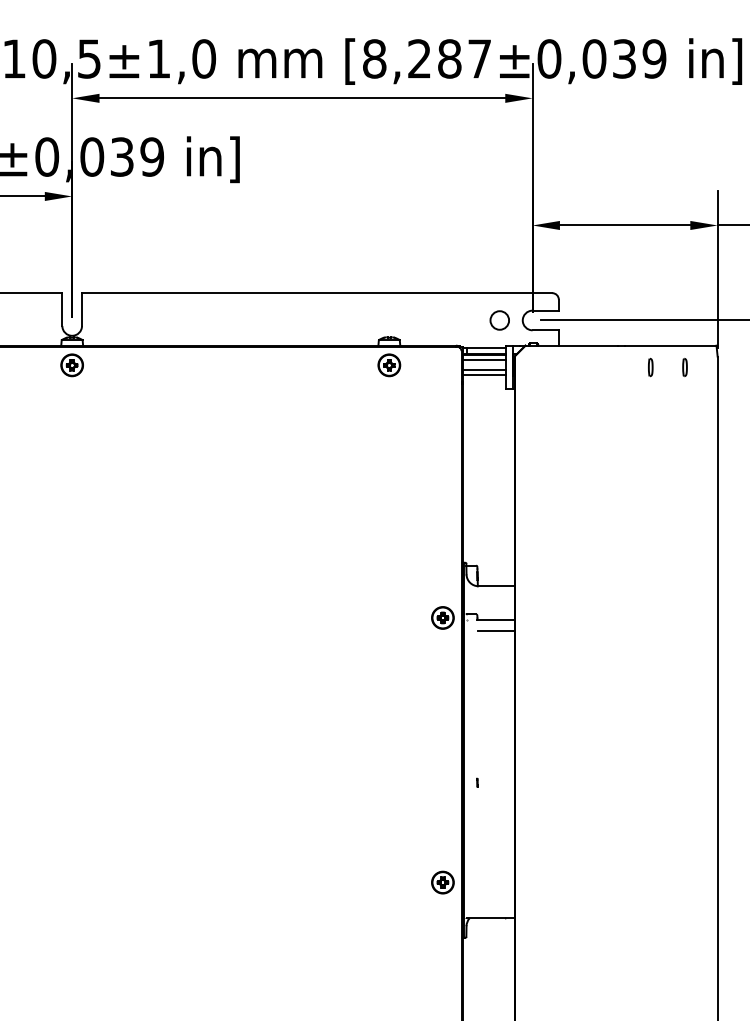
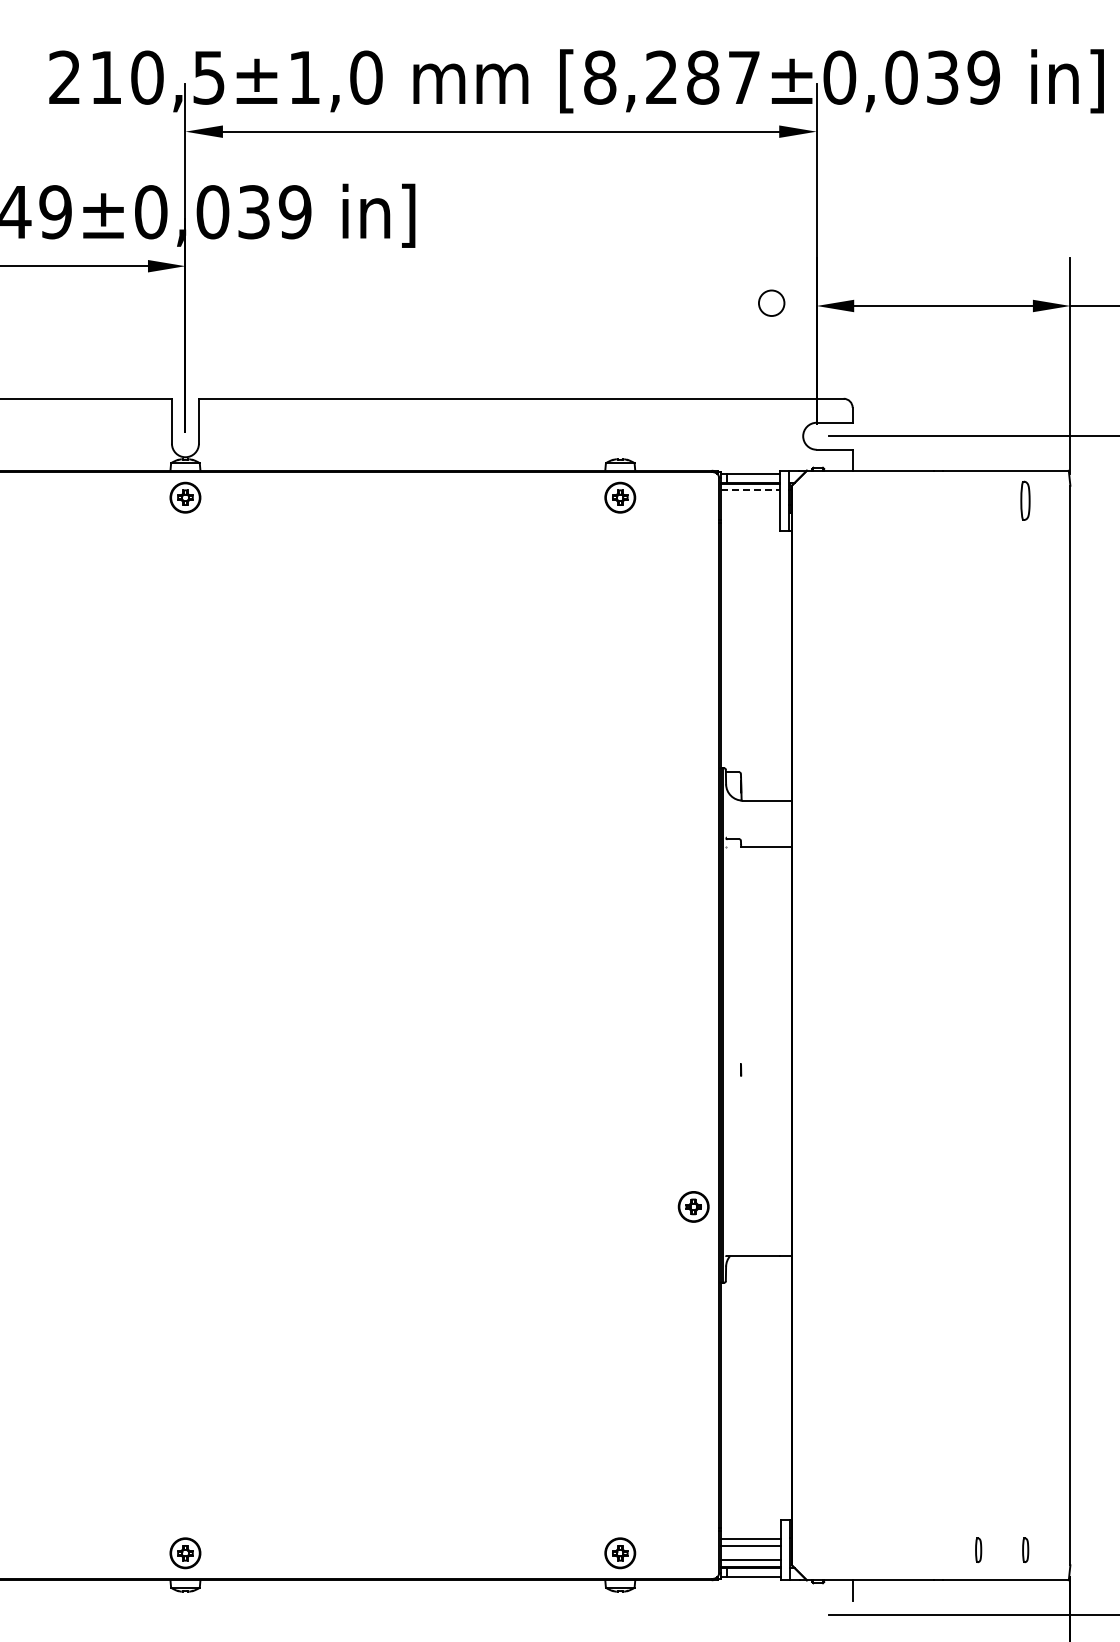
circle: (499, 319) -> (771, 302), moved
line: (484, 360) -> (750, 490), solid -> dashed
part: (650, 367) -> (978, 500), removed
part: (684, 367) -> (1025, 500), size x1.6
line: (484, 370) -> (750, 504), removed
line: (484, 375) -> (750, 511), removed
part: (442, 617) -> (693, 843), removed
line: (496, 630) -> (766, 861), removed

